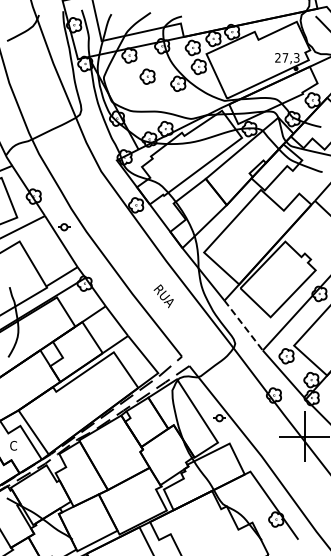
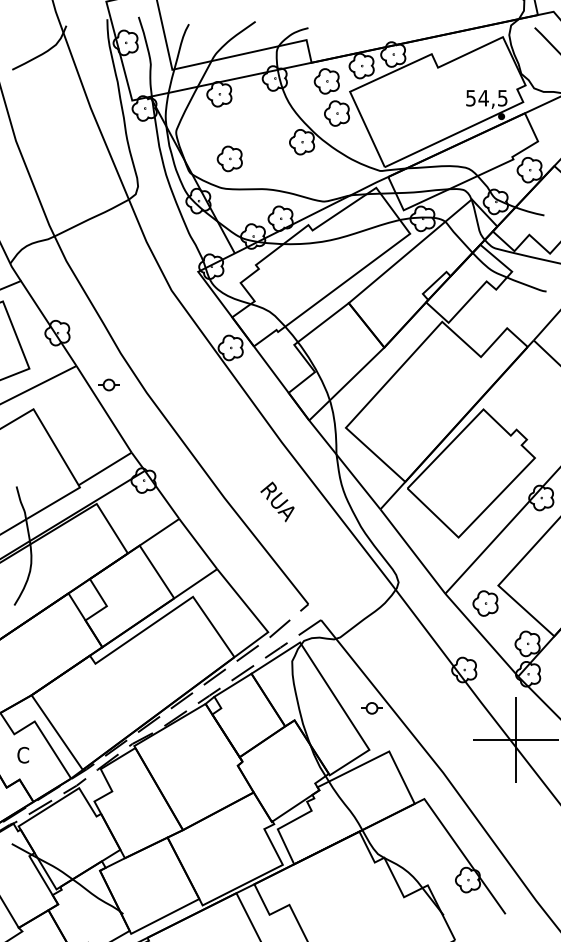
text: (287, 57) -> (487, 97), 27,3 -> 54,5
part: (147, 76) -> (229, 158), moved
line: (243, 325) -> (412, 551), dashed -> solid

